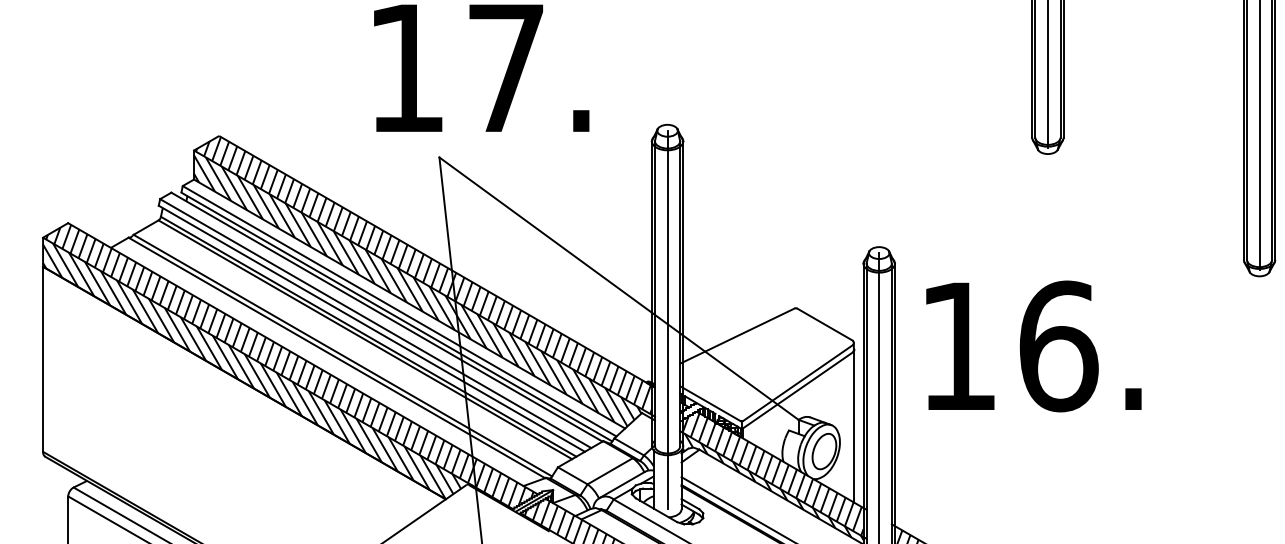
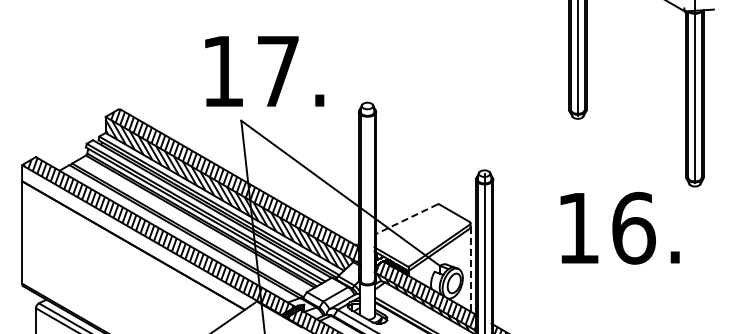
line: (667, 319) -> (367, 210), removed
line: (736, 335) -> (405, 219), solid -> dashed
text: (1032, 344) -> (619, 227), moved
hatch: (255, 370) -> (139, 238), removed
line: (853, 426) -> (470, 269), solid -> dashed

